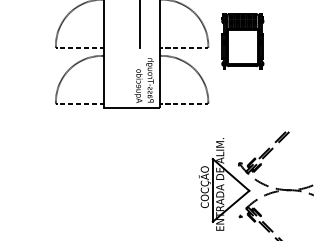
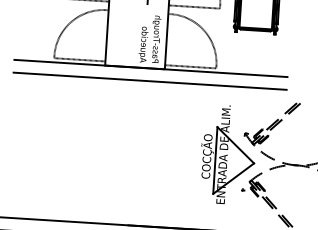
line: (146, 108) -> (150, 68), added
line: (146, 120) -> (149, 81), added

